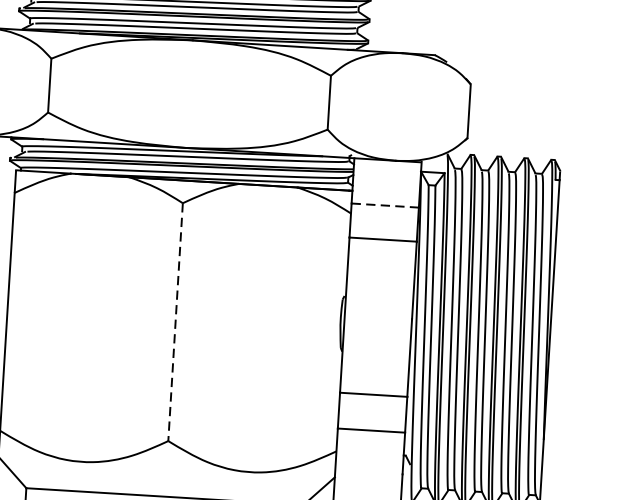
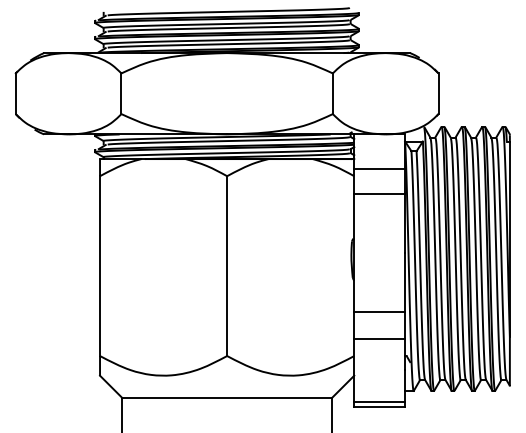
line: (386, 205) -> (380, 168), dashed -> solid
line: (176, 322) -> (227, 266), dashed -> solid

